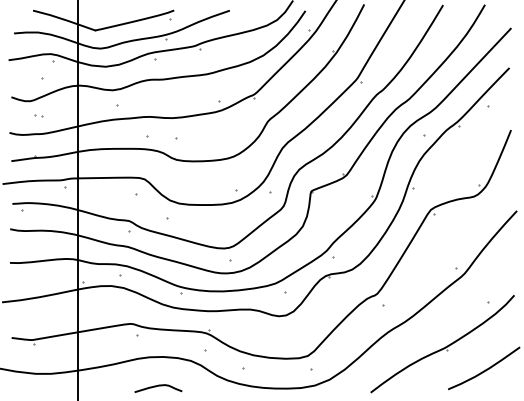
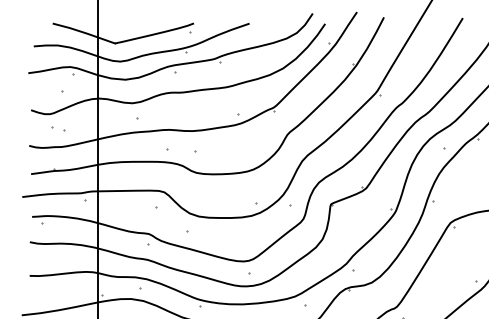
part: (38, 115) -> (58, 128), size x1.6

